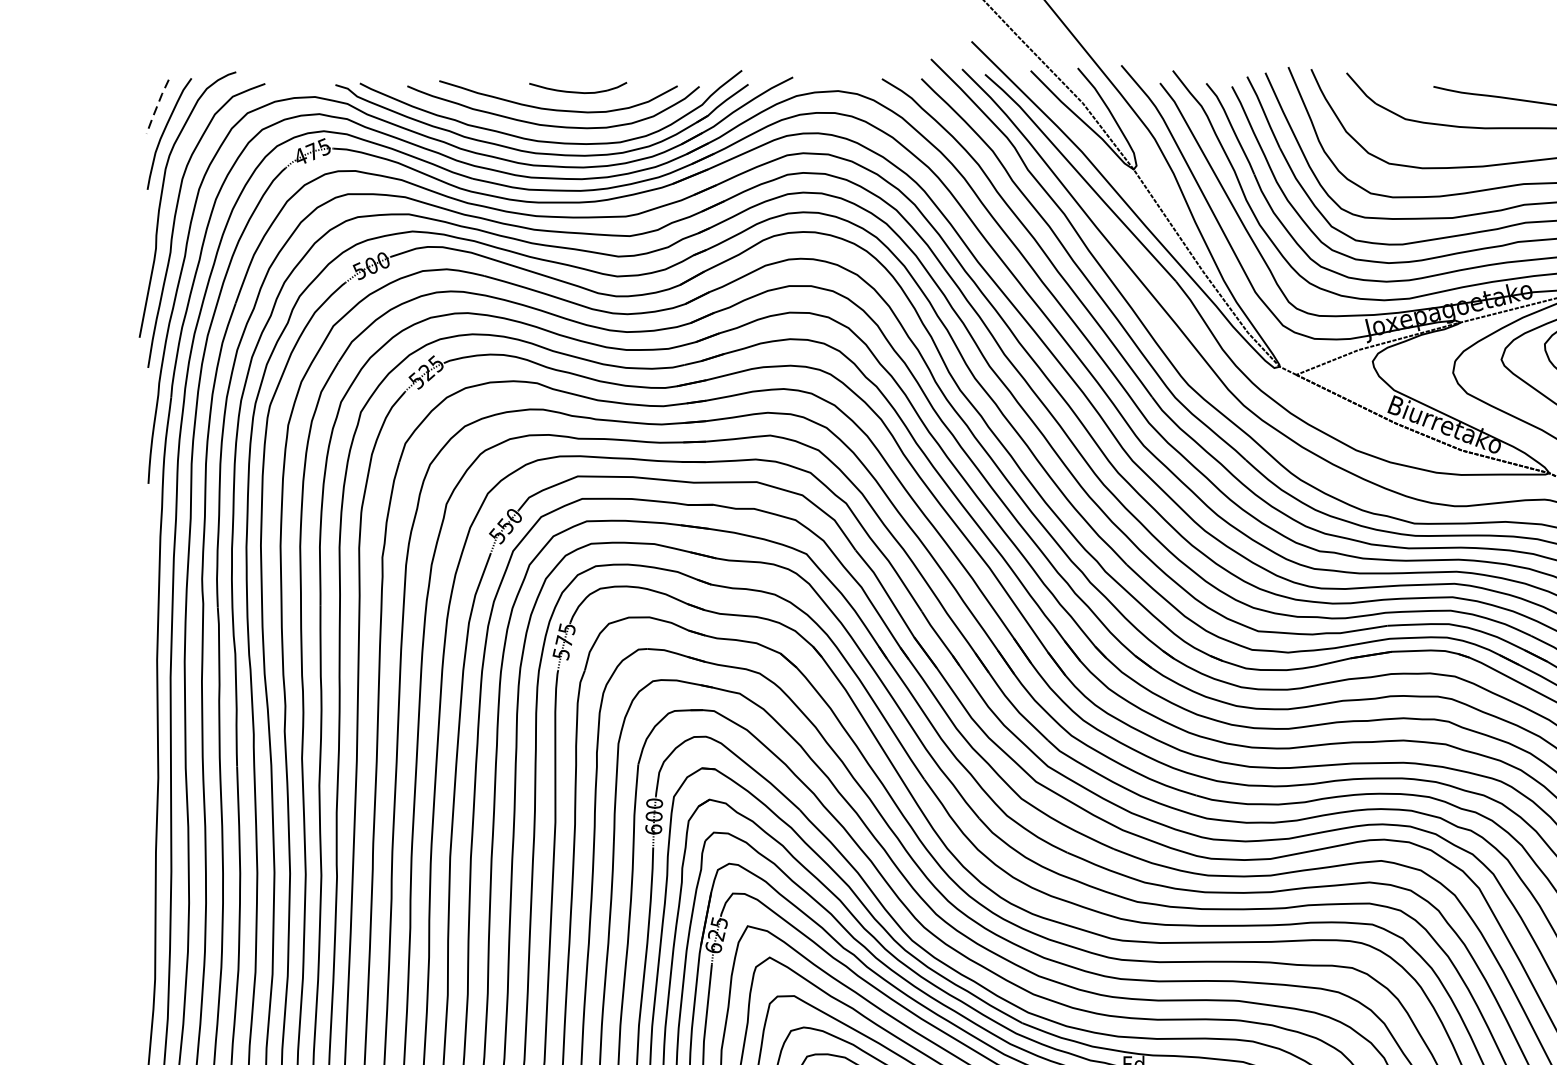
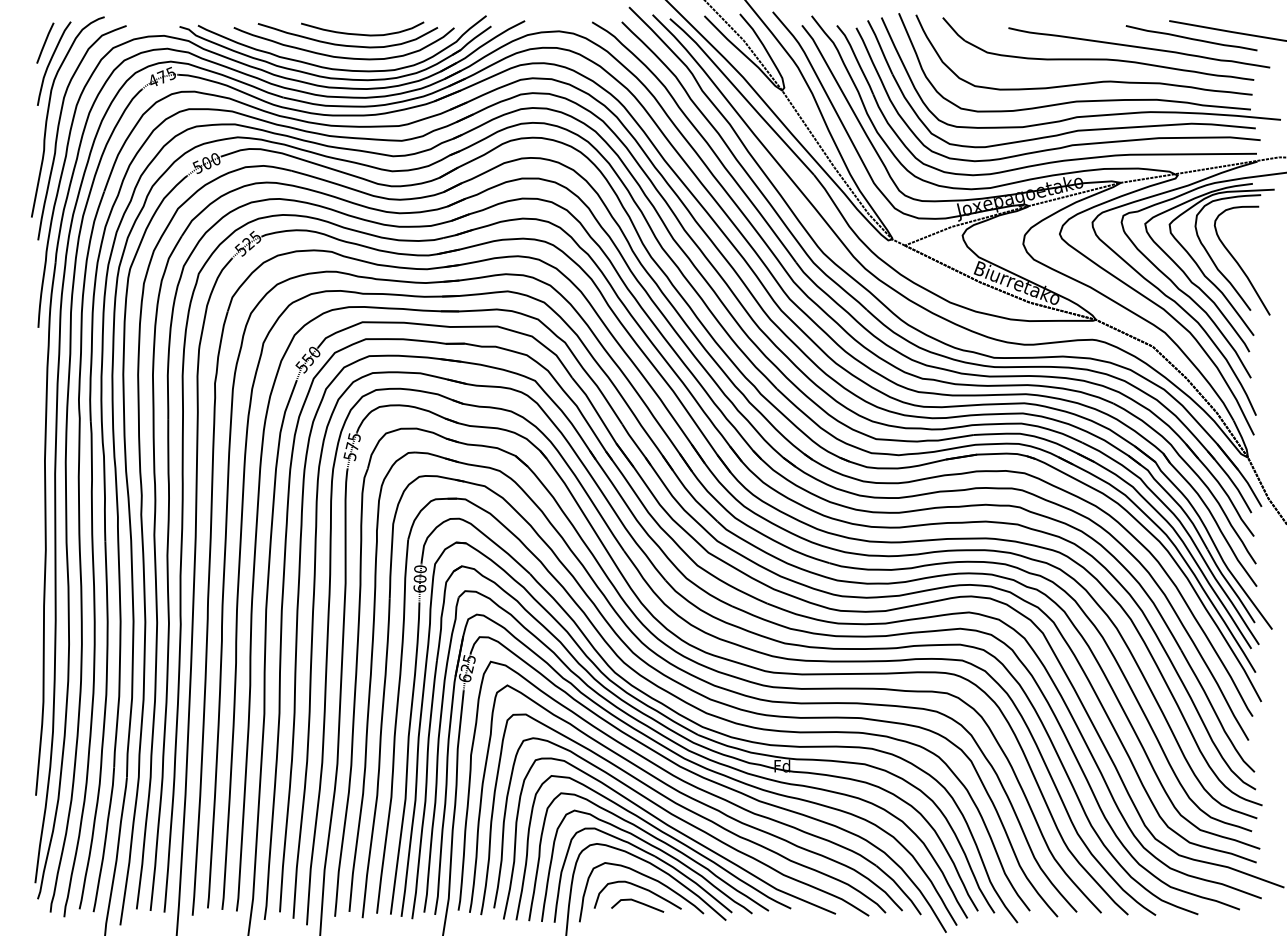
part: (577, 87) -> (362, 28), size x1.67
line: (156, 107) -> (44, 43), dashed -> solid

